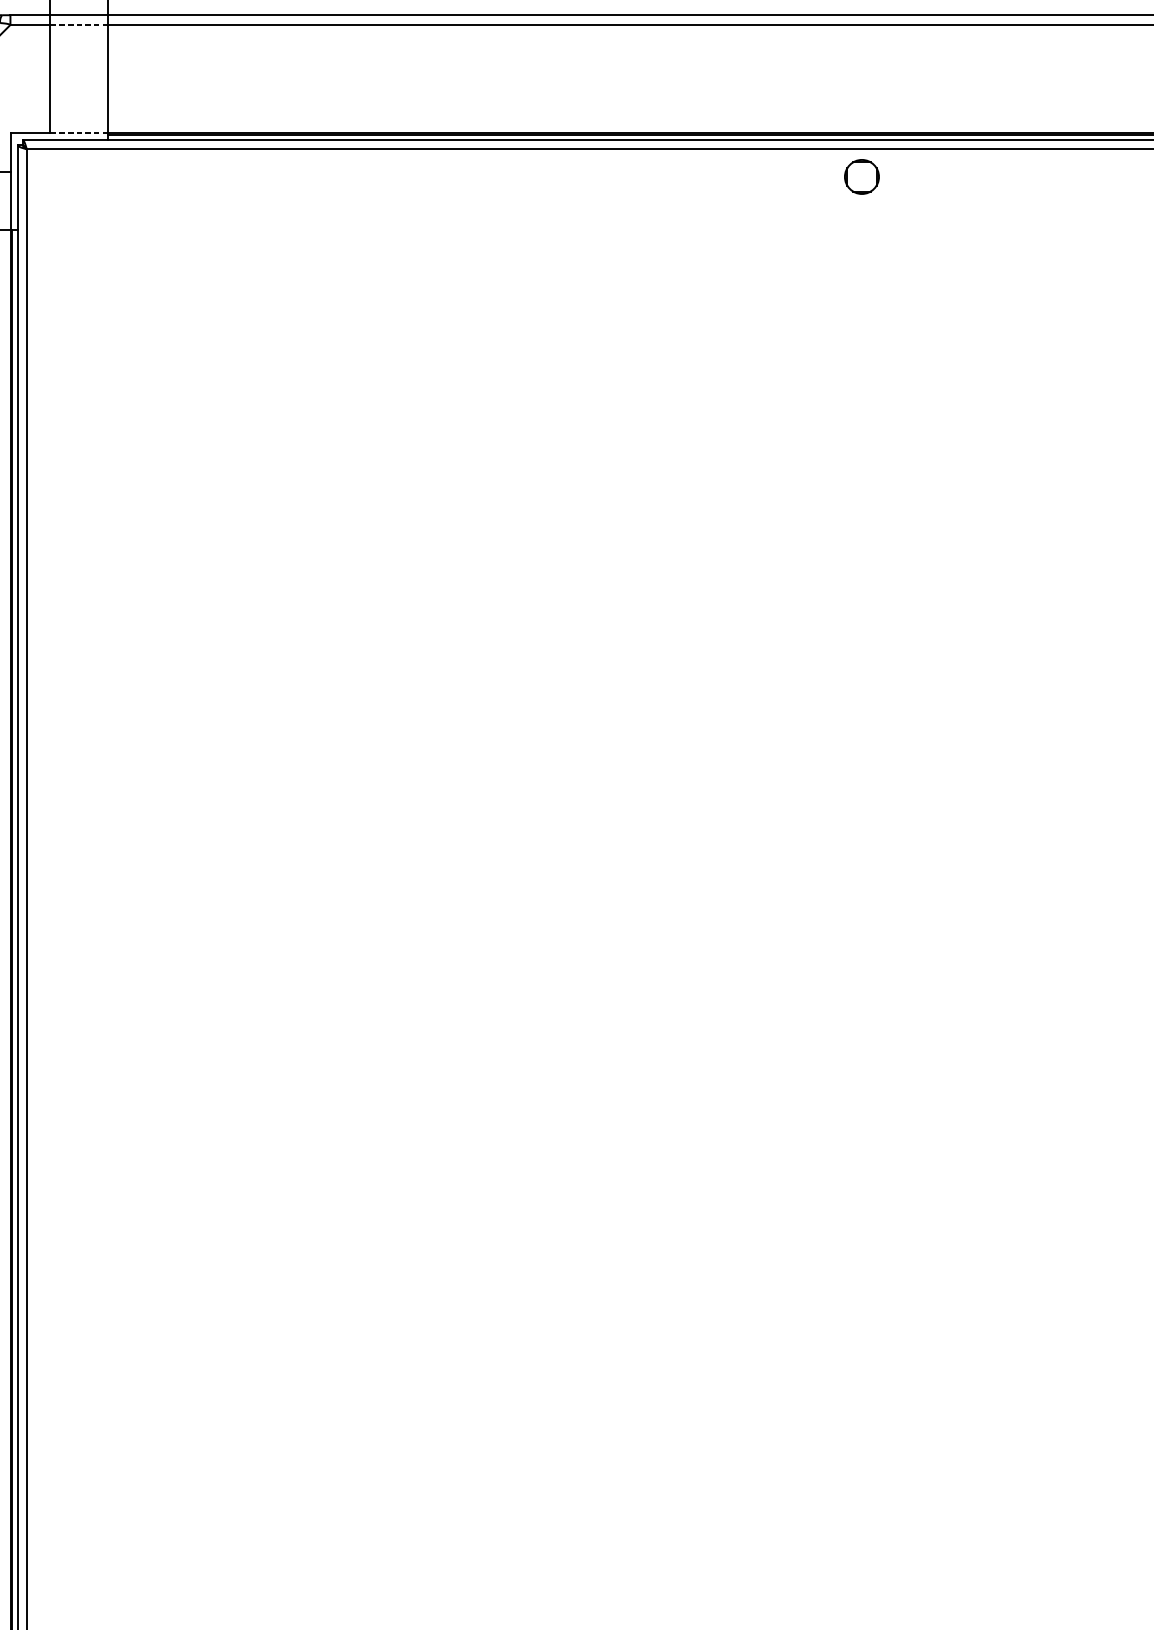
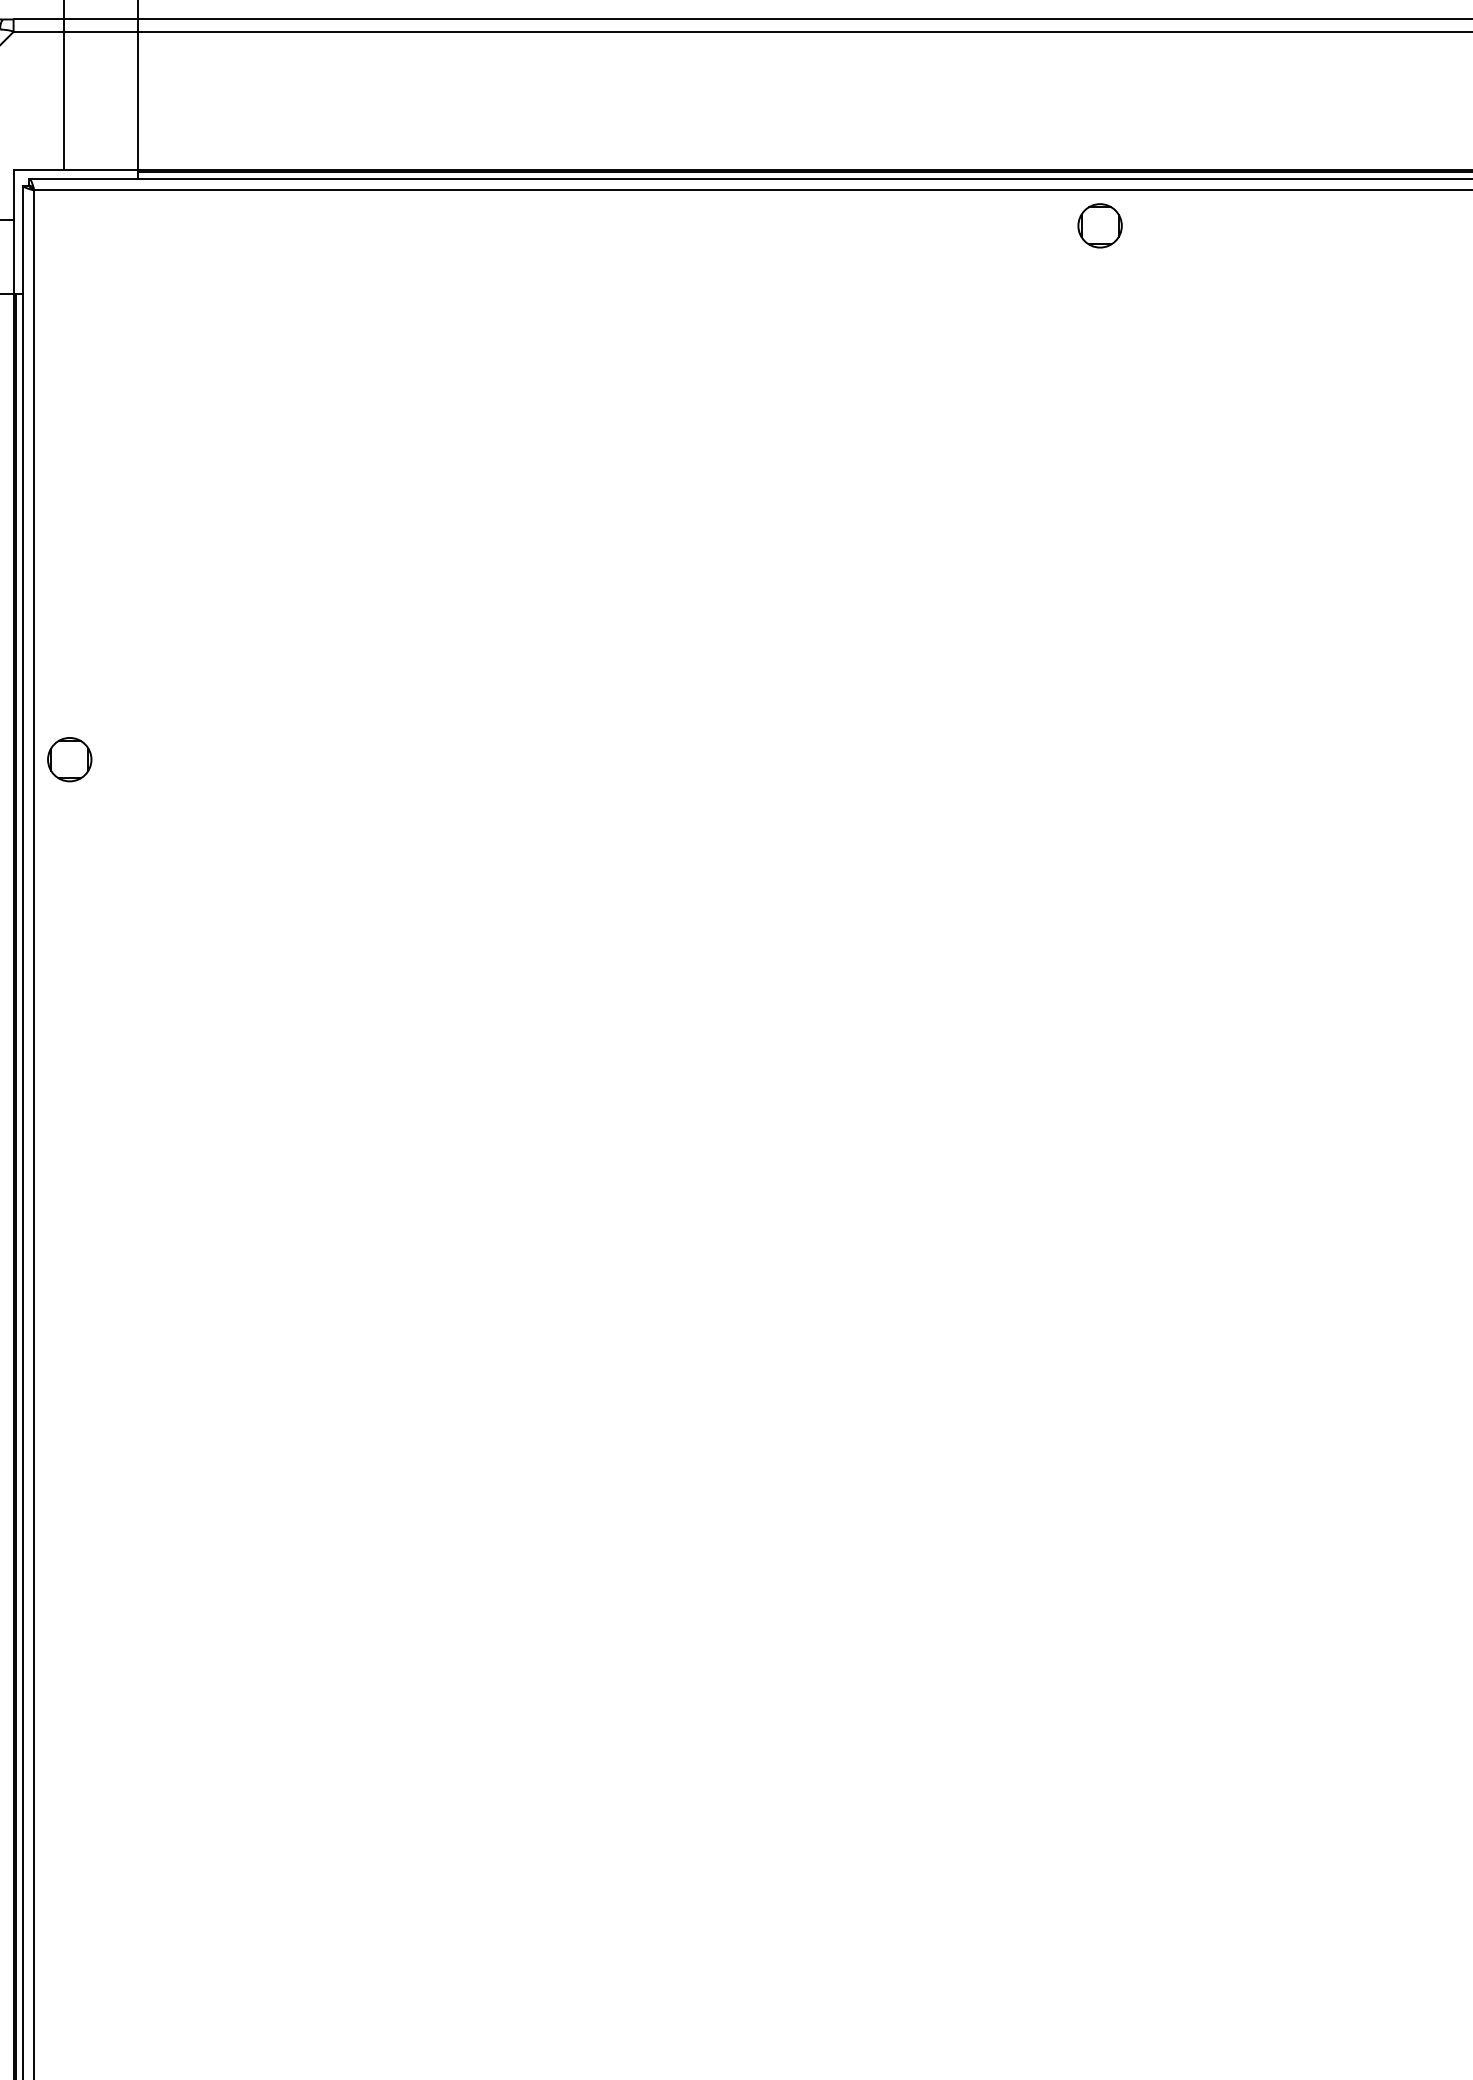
line: (78, 24) -> (100, 31), dashed -> solid
line: (78, 133) -> (100, 170), dashed -> solid
part: (54, 595) -> (69, 759), added

